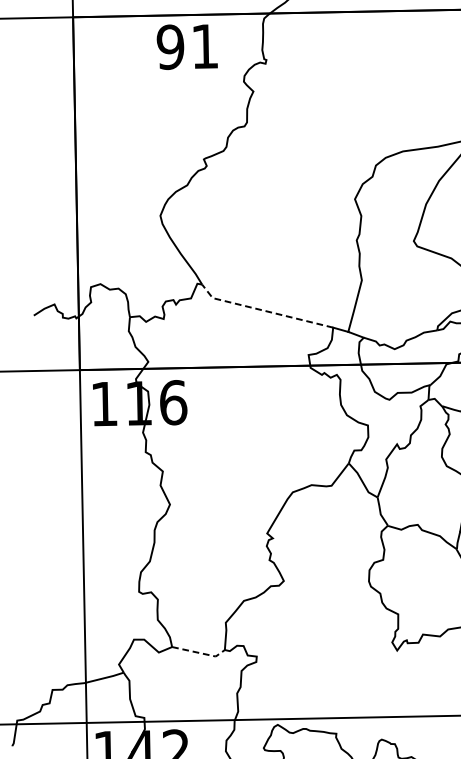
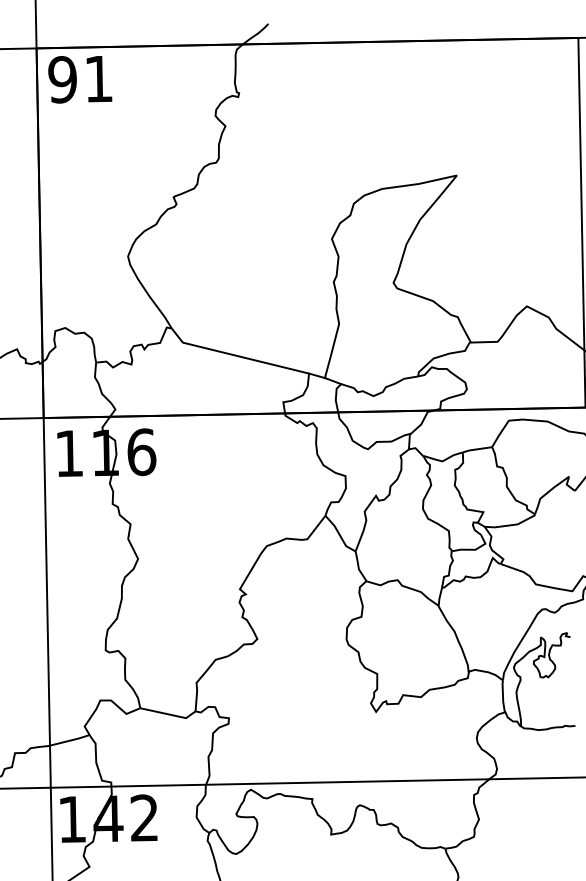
text: (187, 46) -> (80, 79), moved
line: (263, 310) -> (236, 355), dashed -> solid
line: (199, 653) -> (169, 714), dashed -> solid

